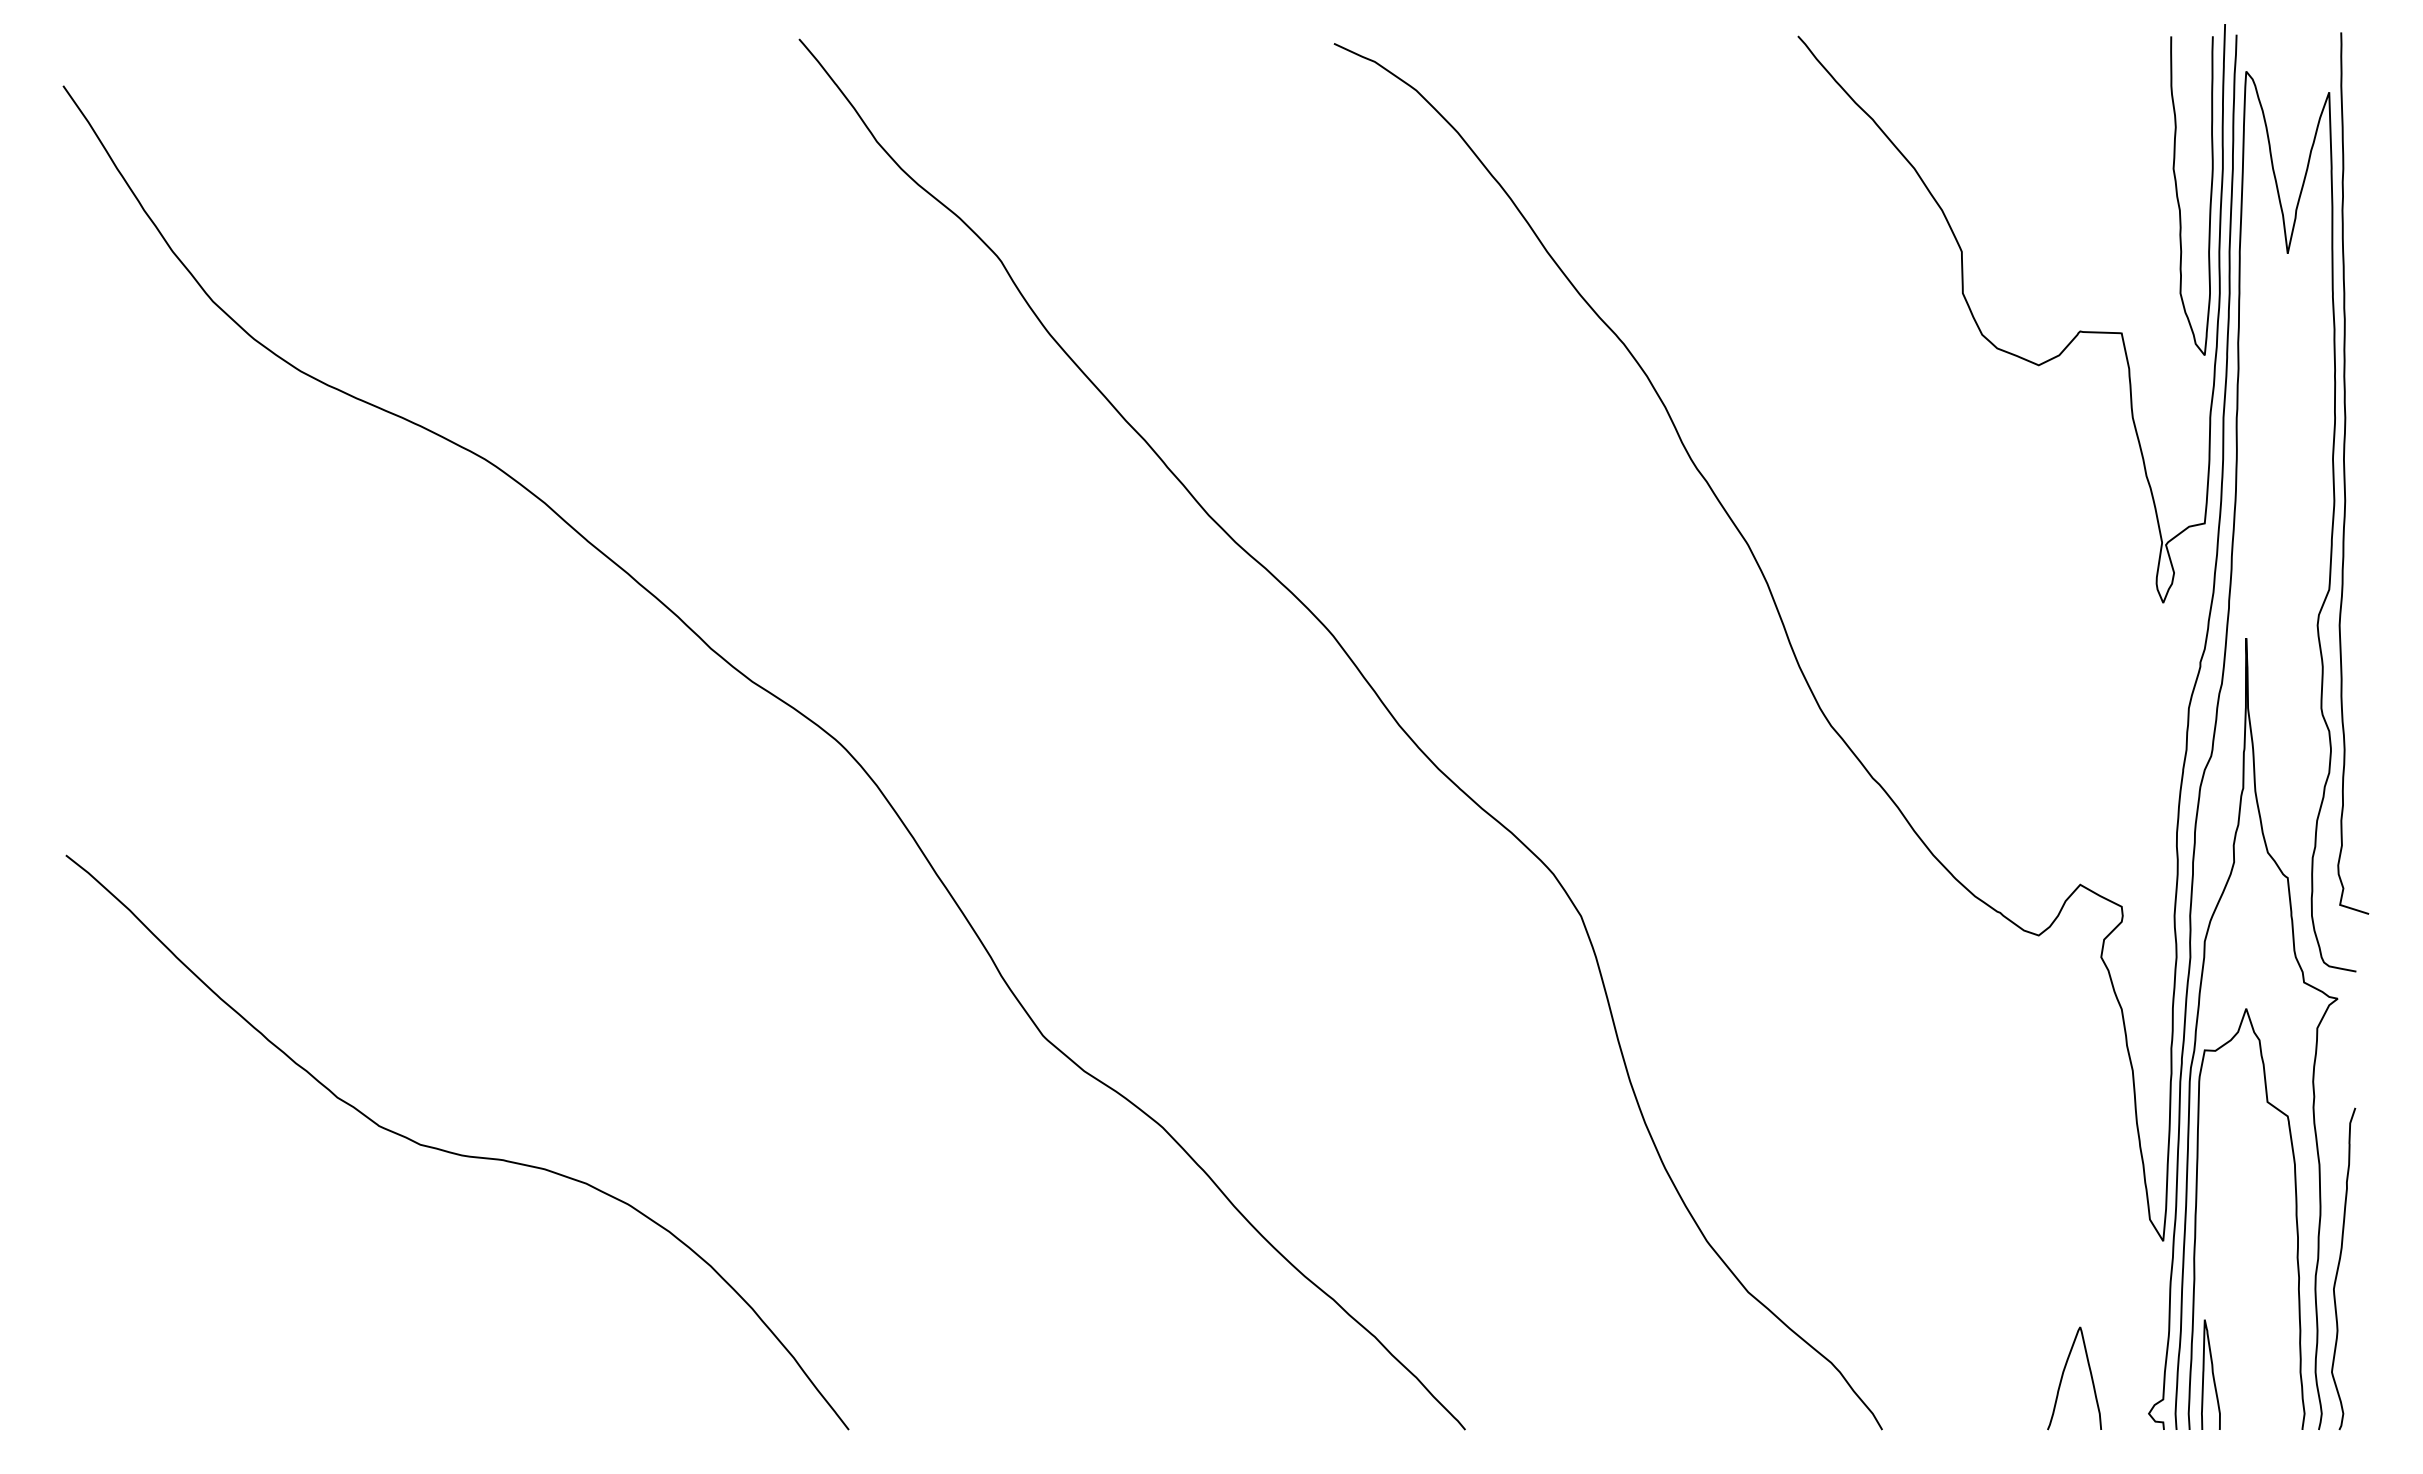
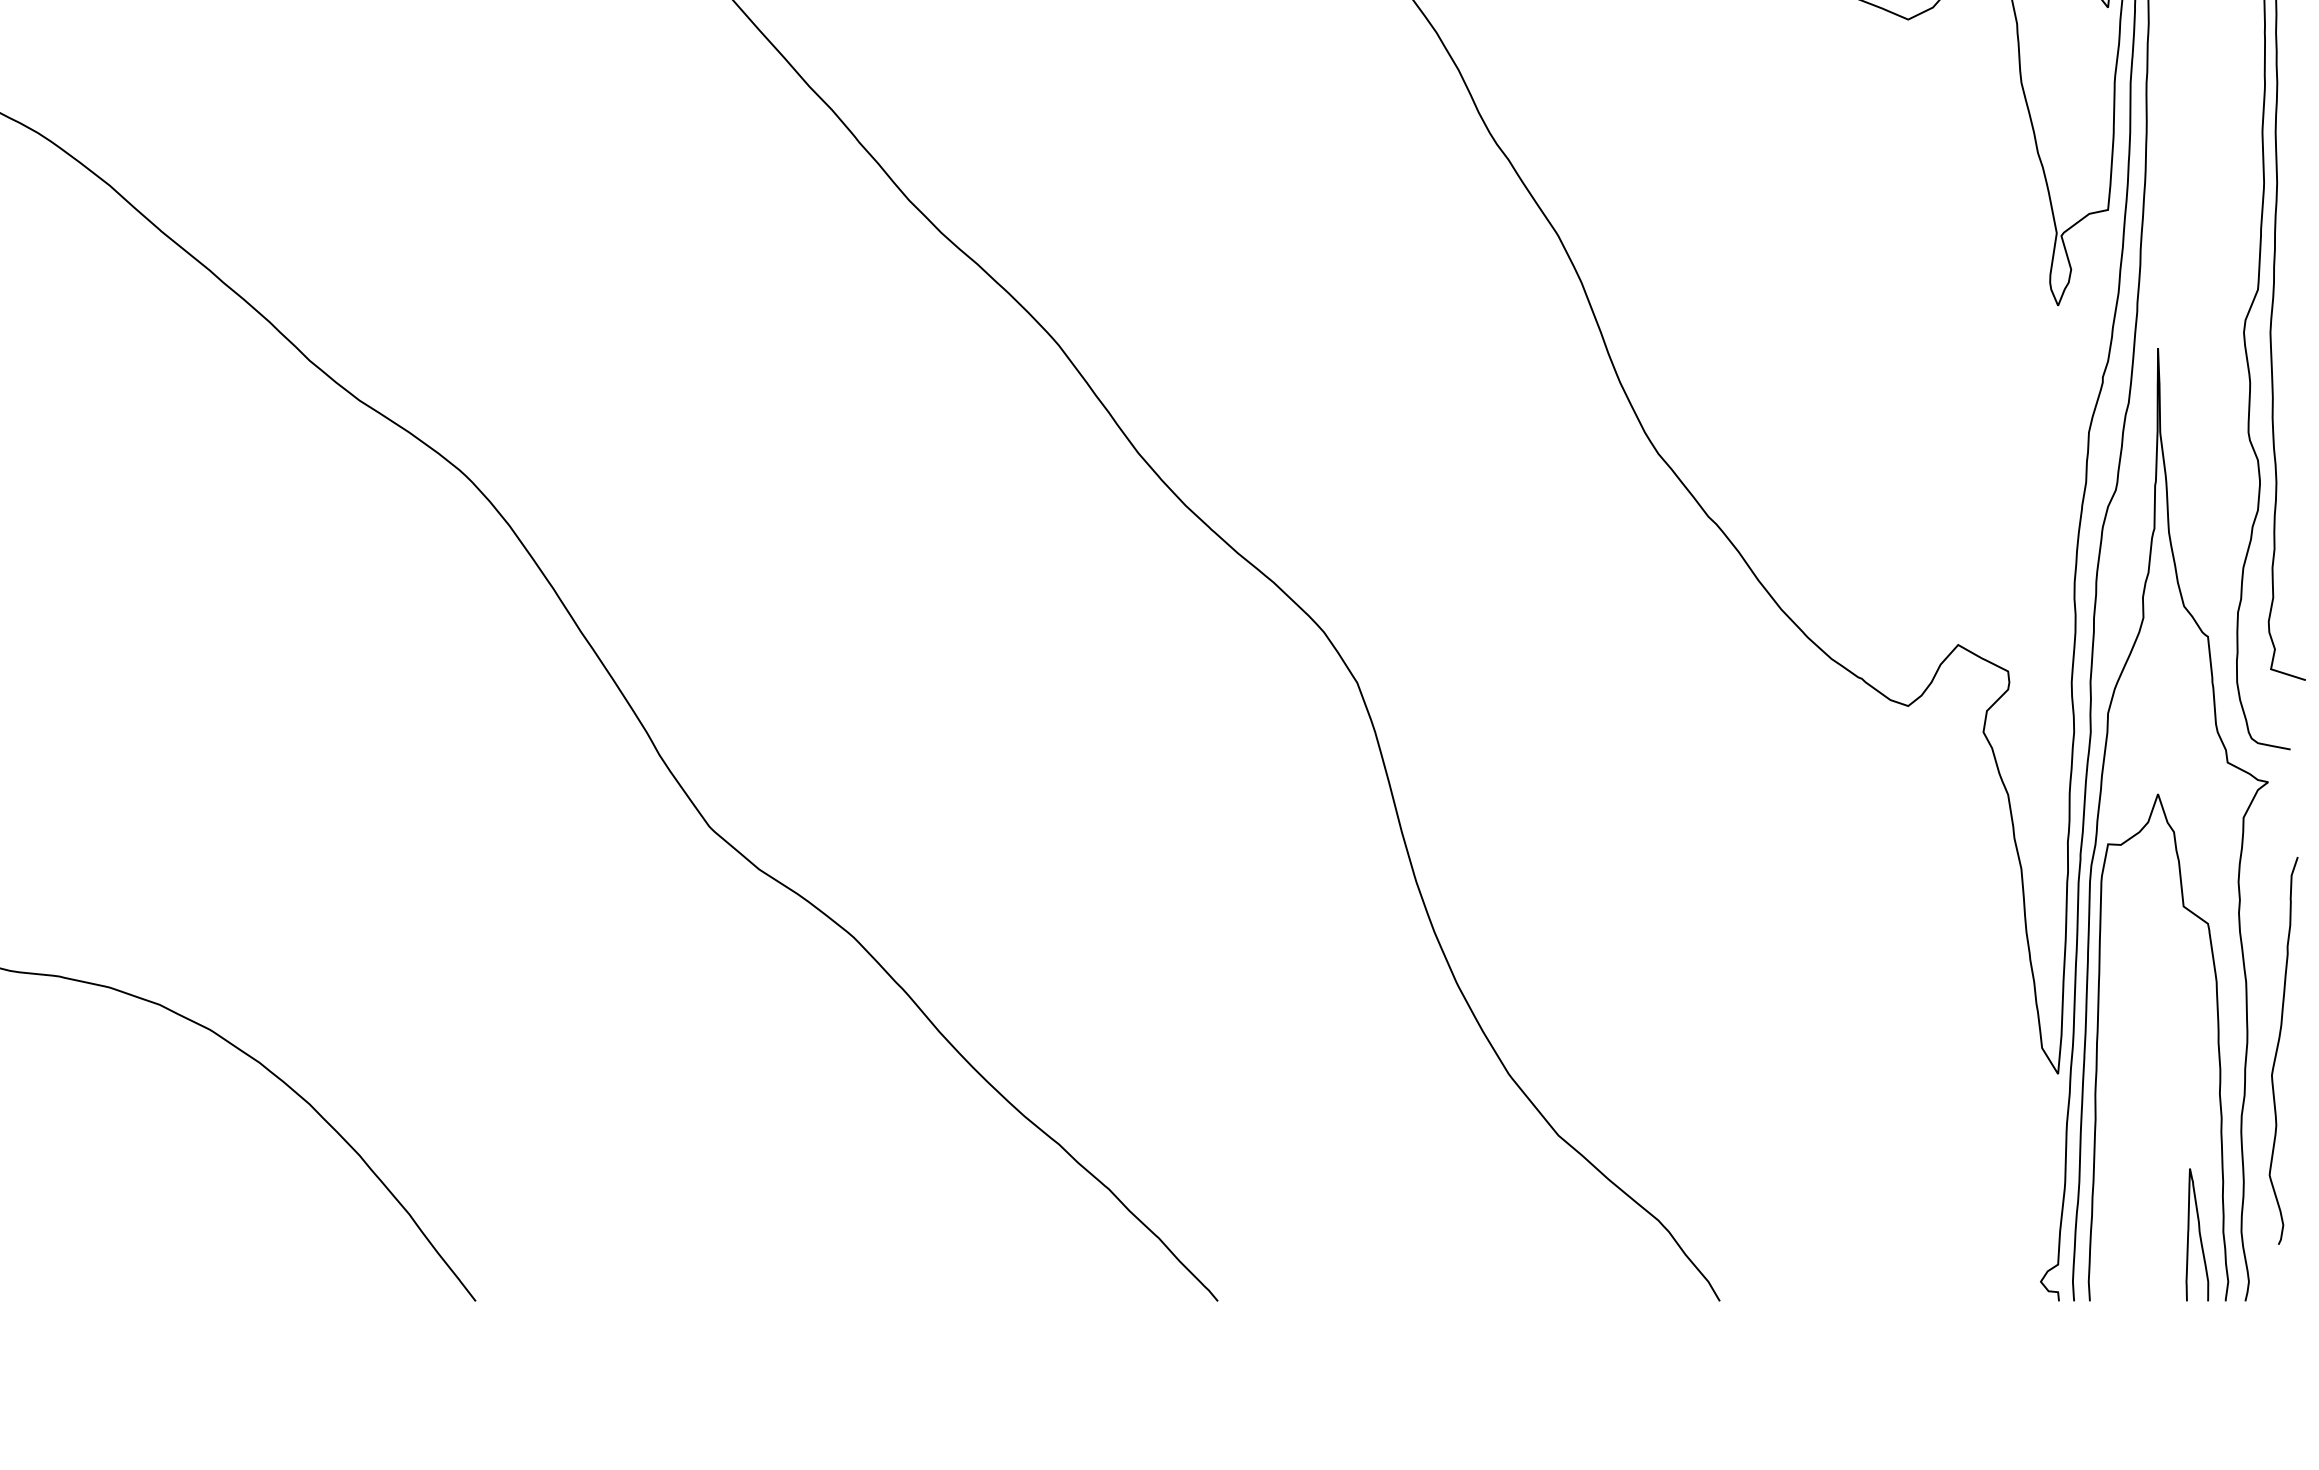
curve: (2339, 1267) -> (2278, 1049), moved
curve: (2212, 1374) -> (2199, 1234), moved
curve: (2063, 1376) -> (1938, 1236), removed

